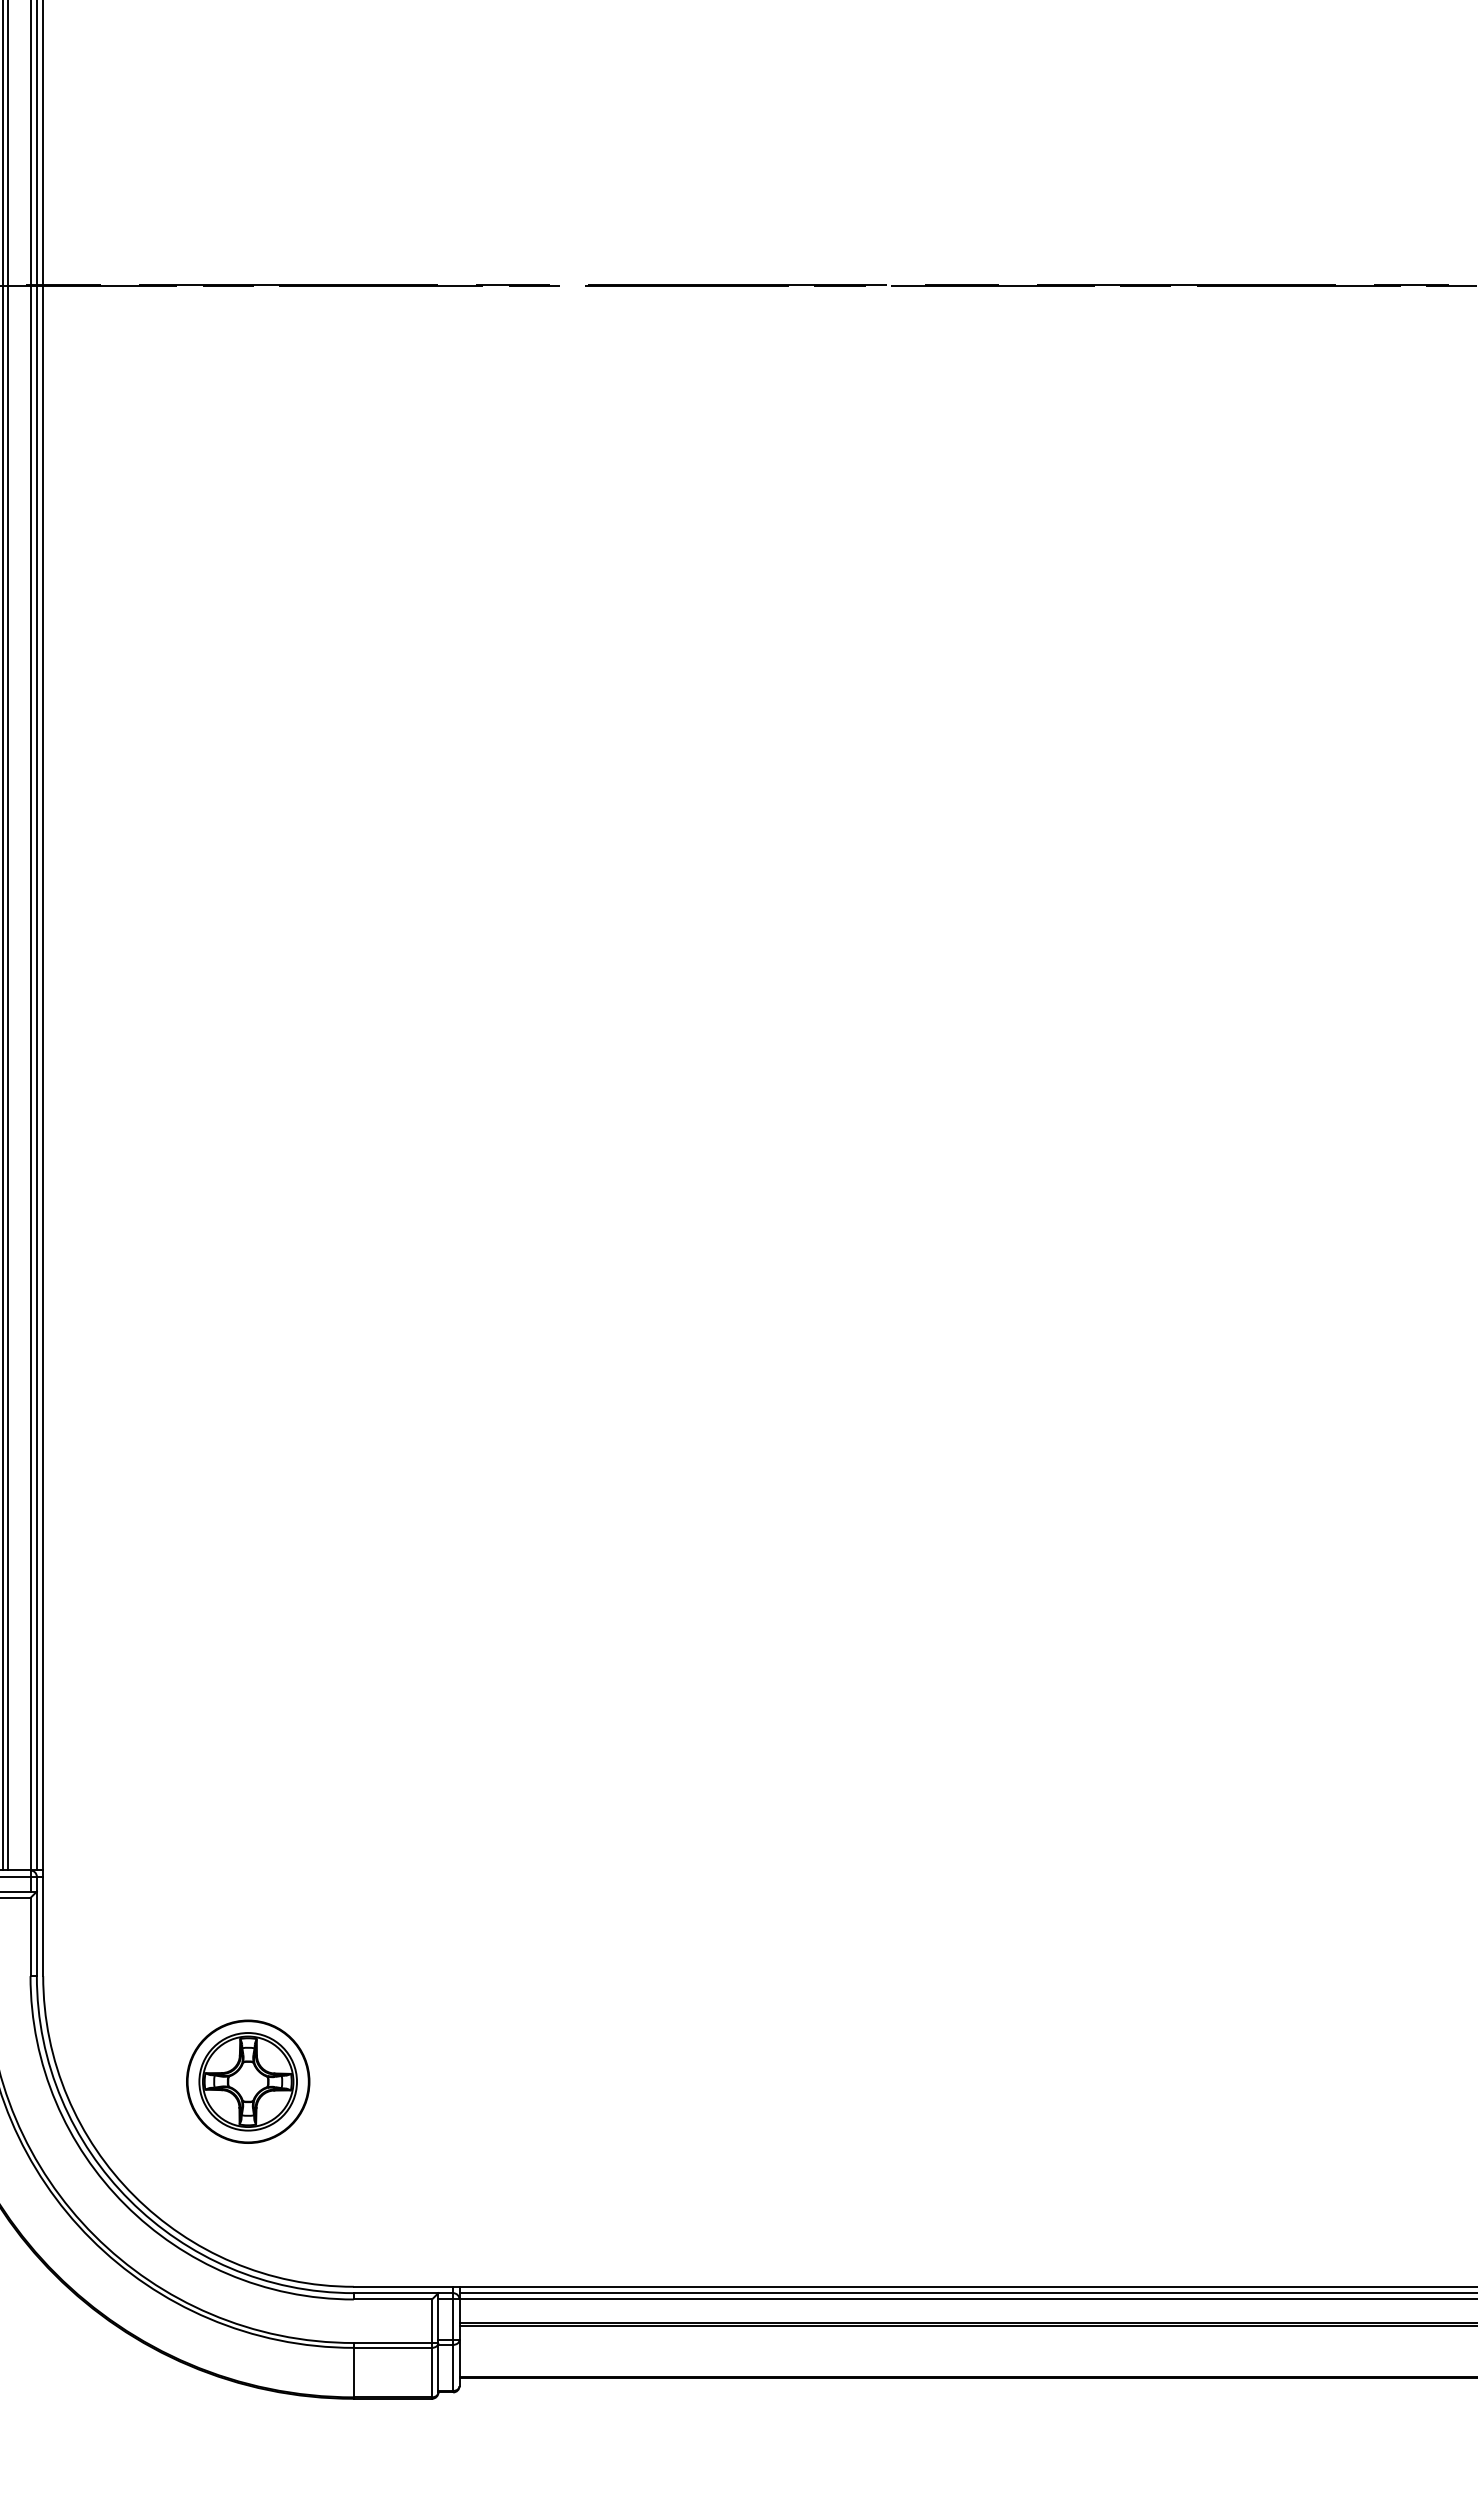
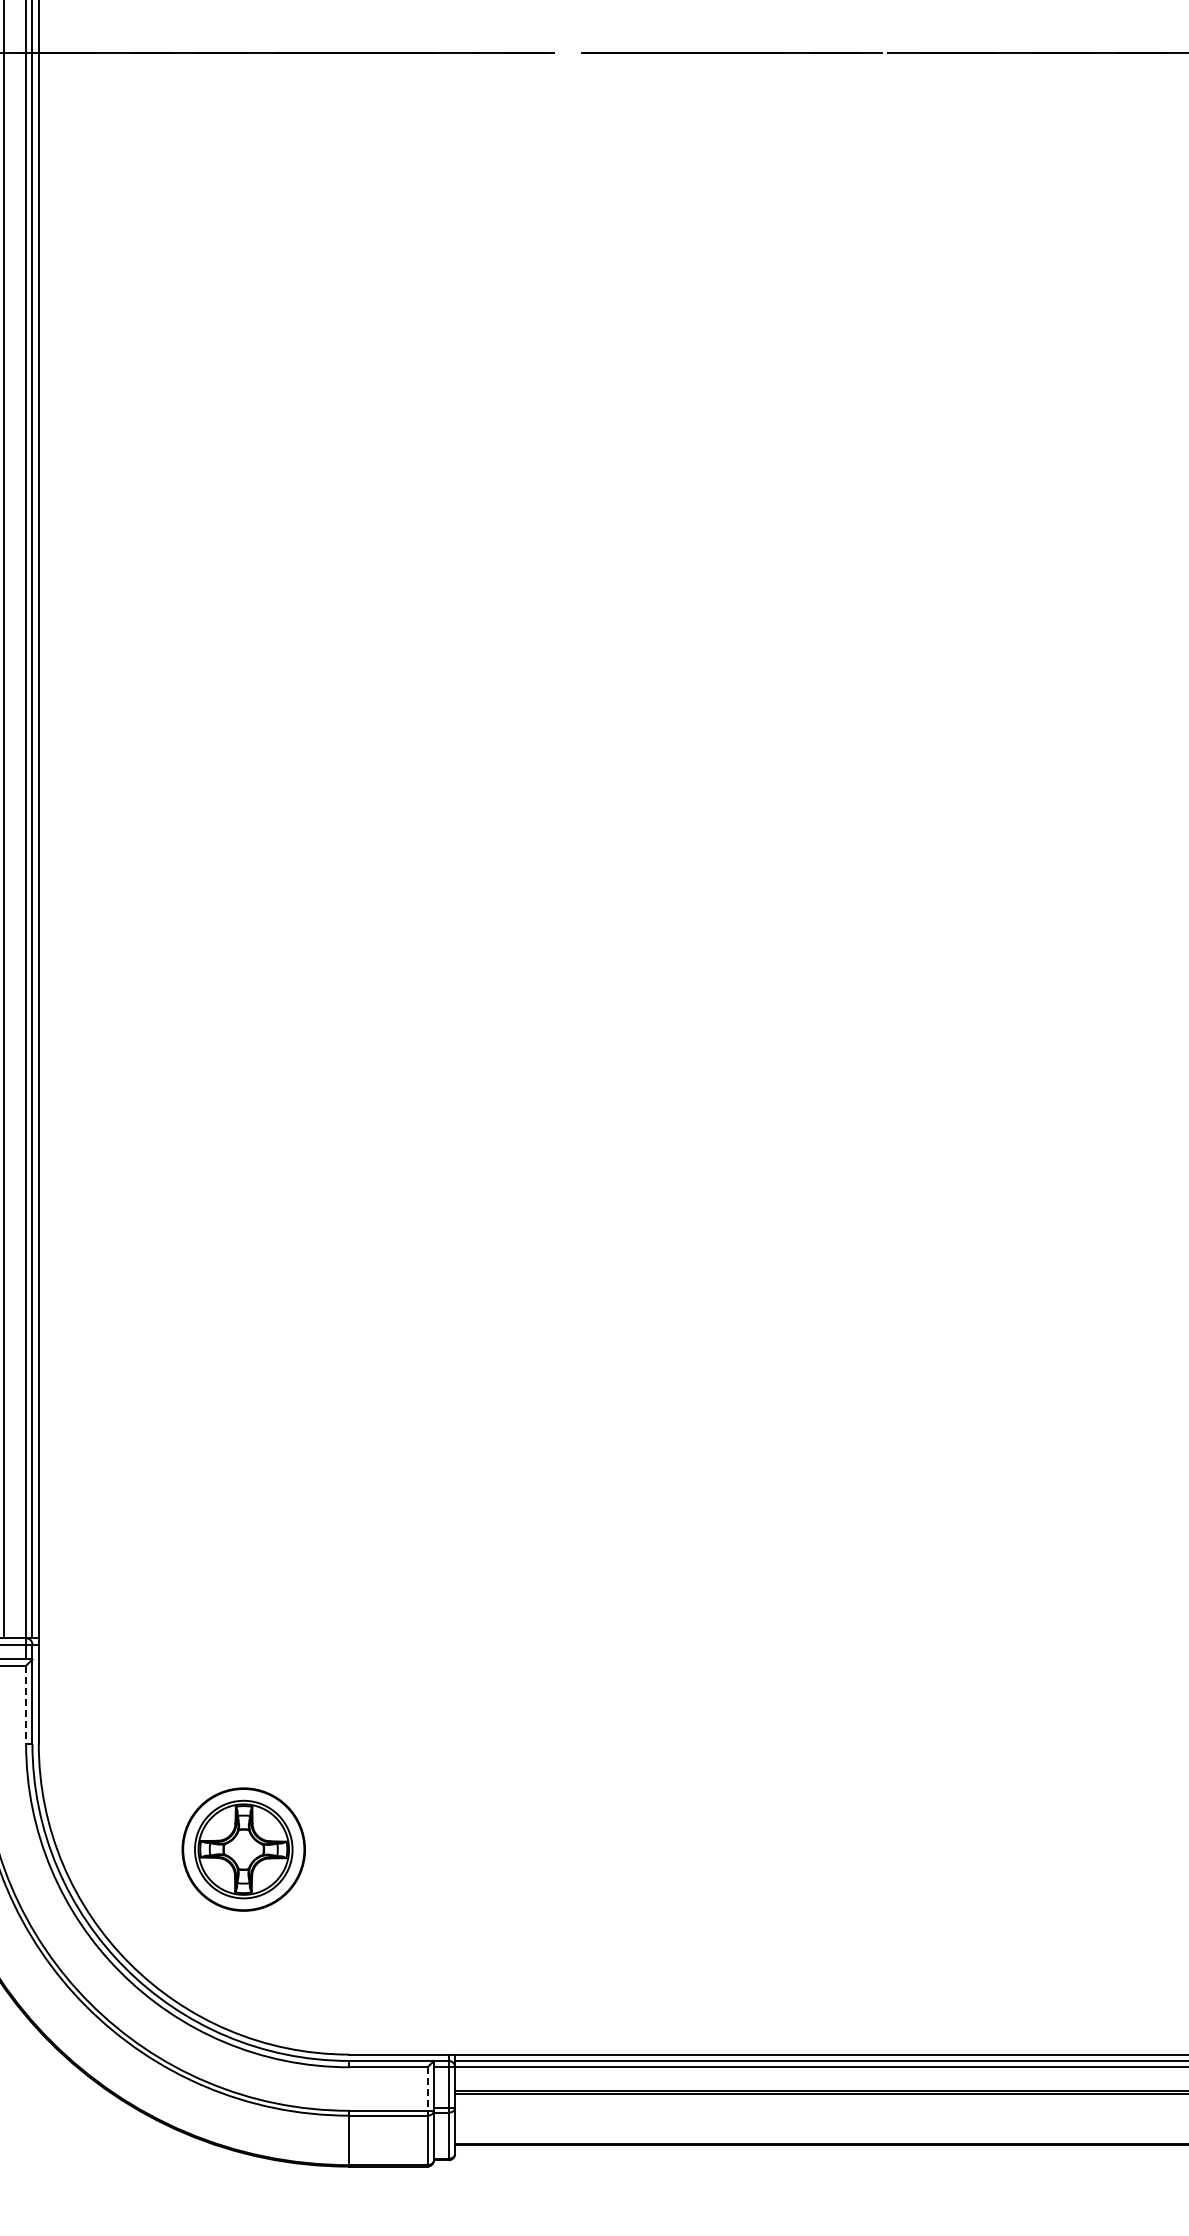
line: (30, 1937) -> (26, 1705), solid -> dashed
line: (432, 2321) -> (428, 2089), solid -> dashed

